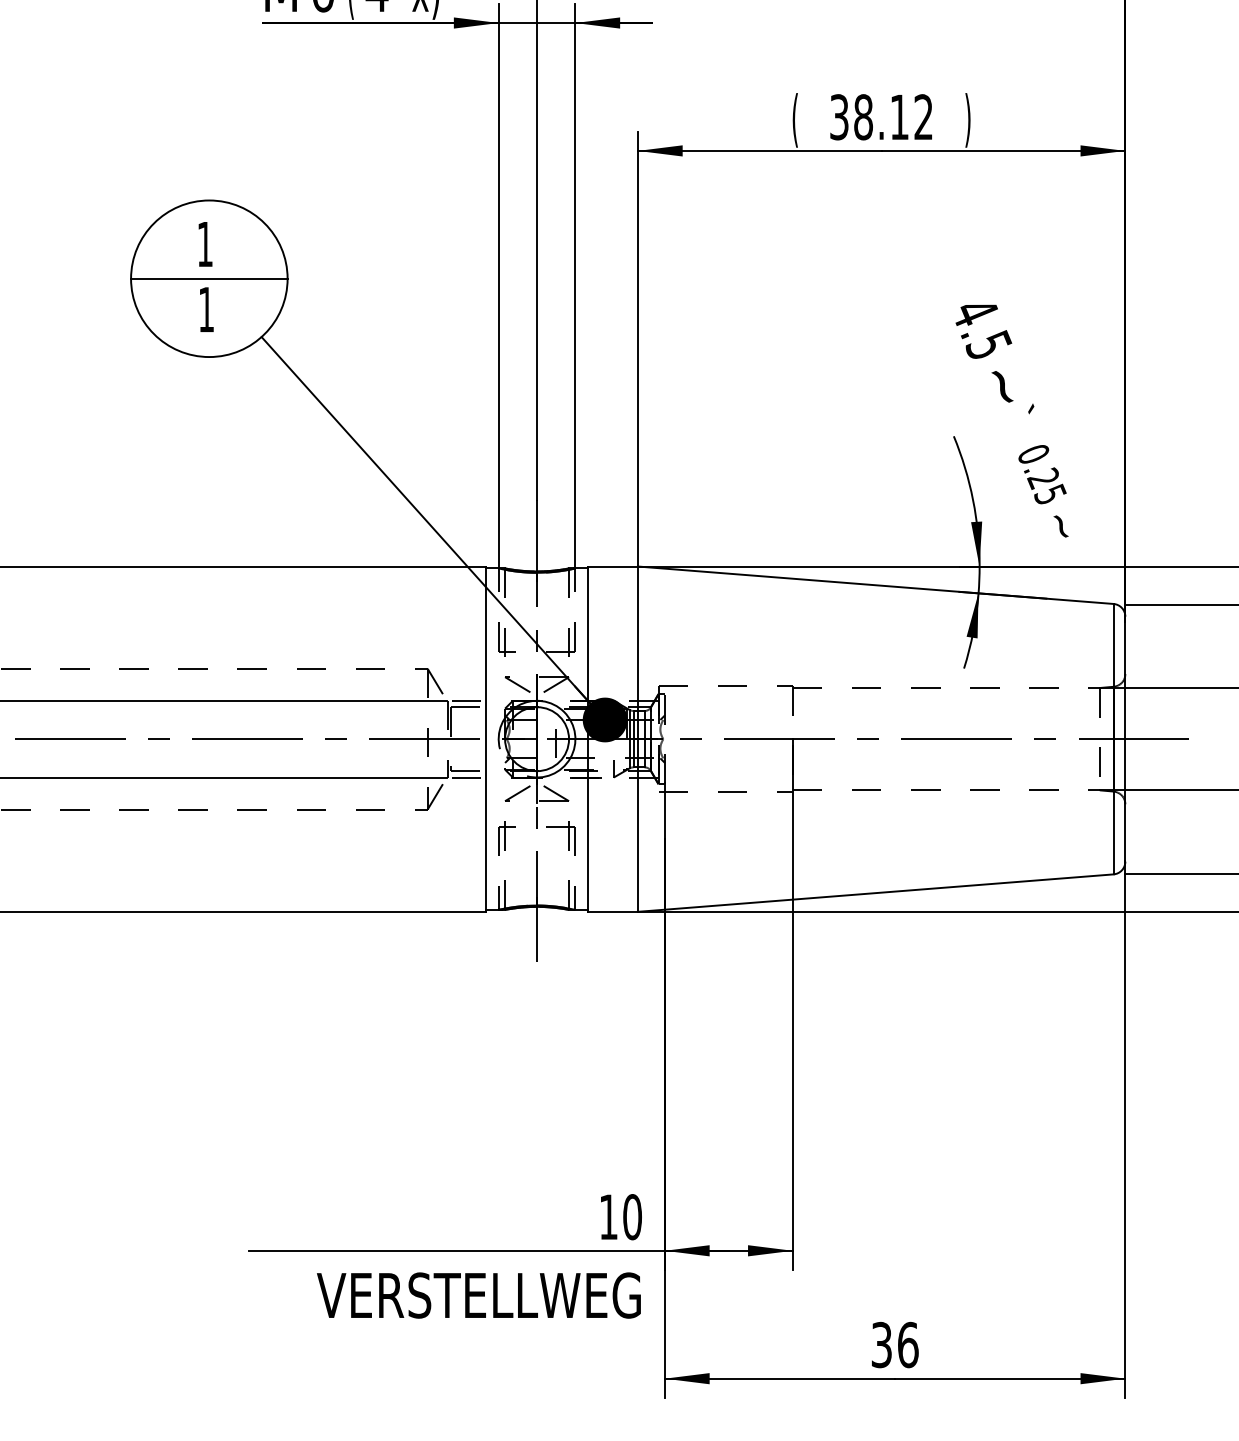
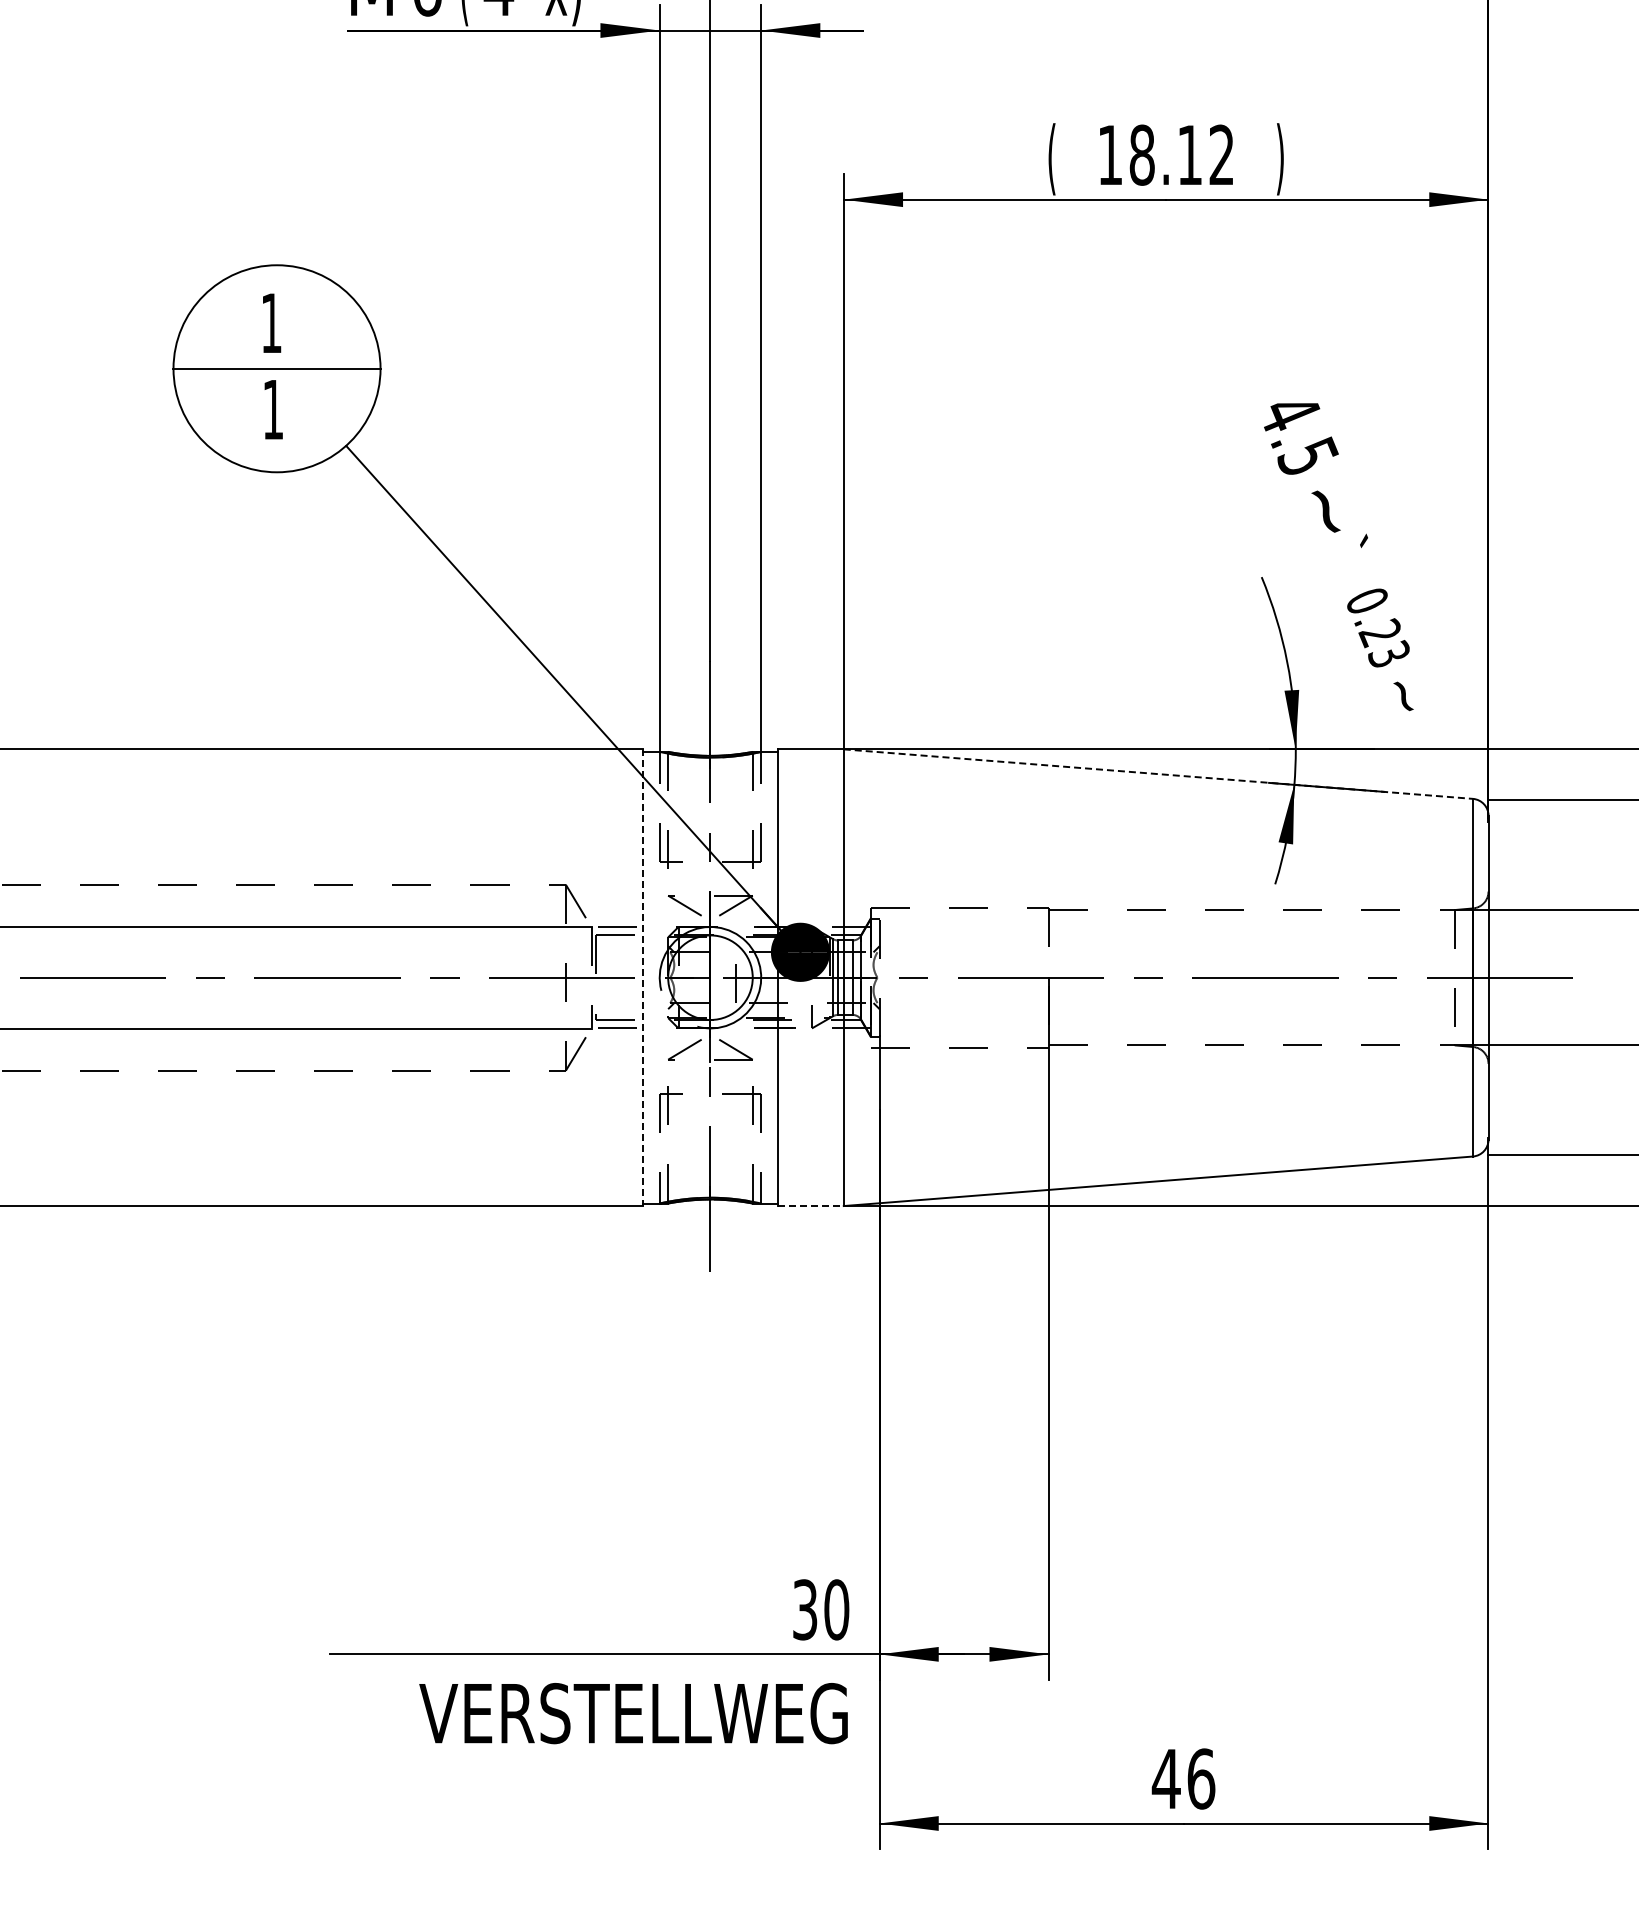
text: (839, 116) -> (1110, 154), 38.12 -> 18.12
text: (1050, 494) -> (1389, 653), 0.25 -> 0.23
line: (875, 585) -> (1158, 774), solid -> dashed
line: (485, 739) -> (642, 978), solid -> dashed
line: (612, 912) -> (810, 1206), solid -> dashed
text: (608, 1216) -> (805, 1609), 10 -> 30
text: (881, 1344) -> (1165, 1778), 36 -> 46

